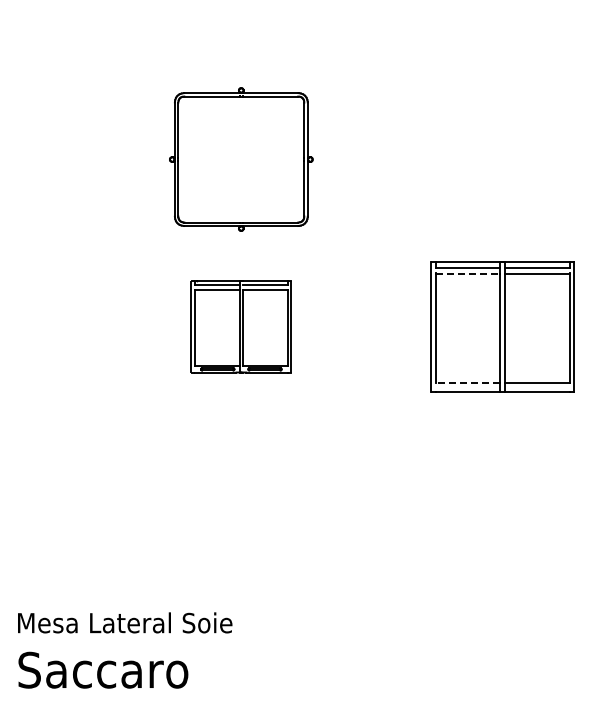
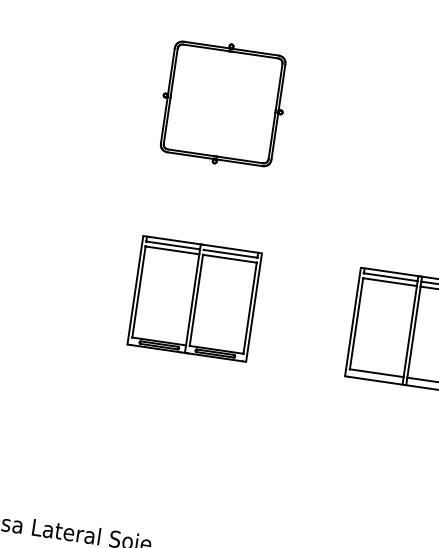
part: (241, 159) -> (223, 103), moved
line: (468, 273) -> (390, 282), dashed -> solid
part: (241, 326) -> (194, 298), size x1.43
line: (467, 382) -> (376, 372), dashed -> solid

